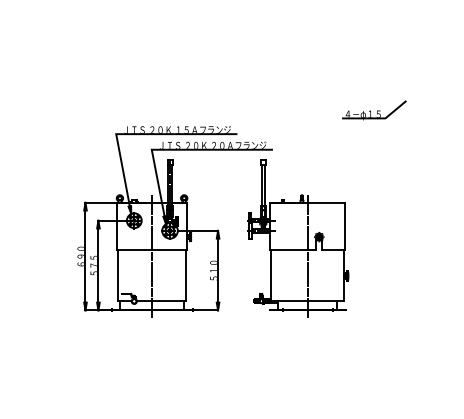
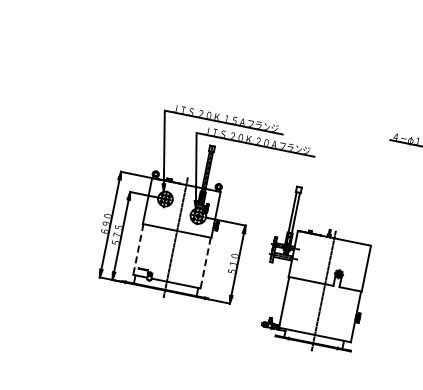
part: (298, 238) -> (318, 271), moved
line: (117, 275) -> (138, 249), solid -> dashed
line: (186, 275) -> (205, 263), solid -> dashed

